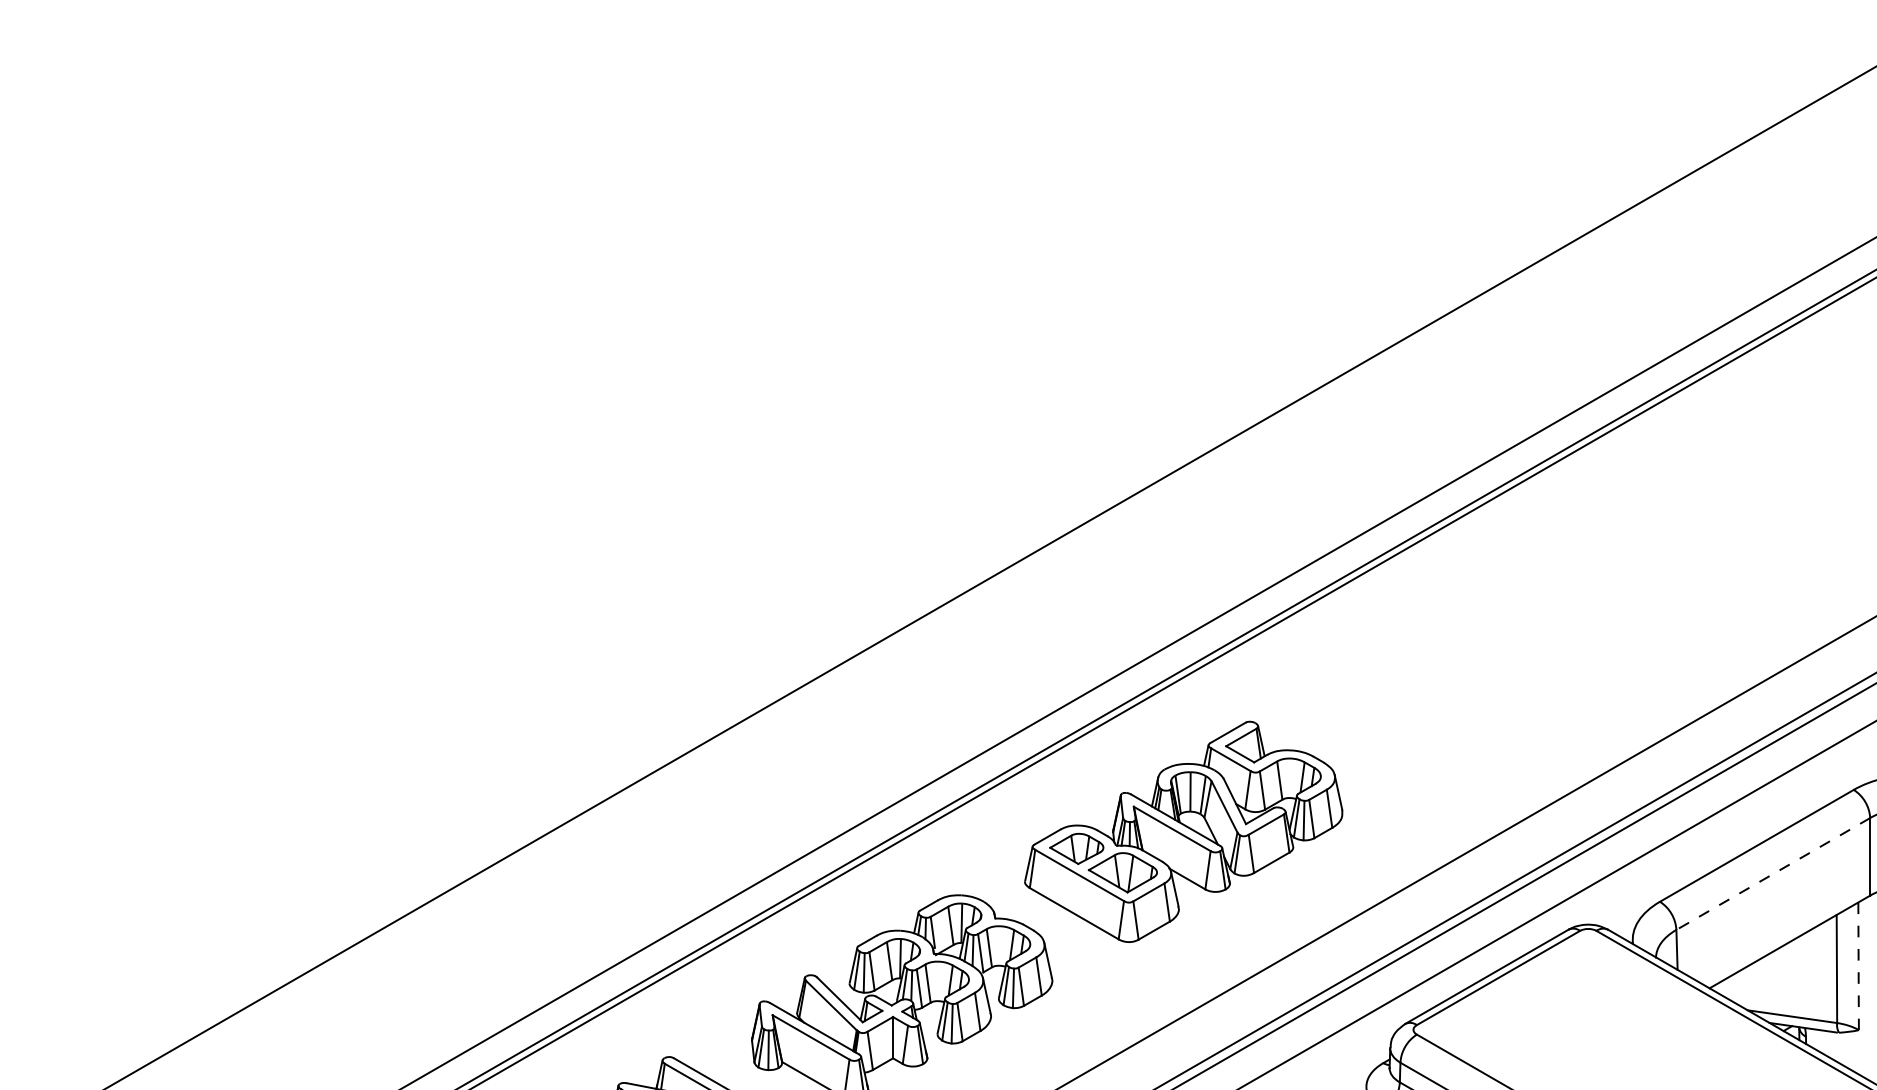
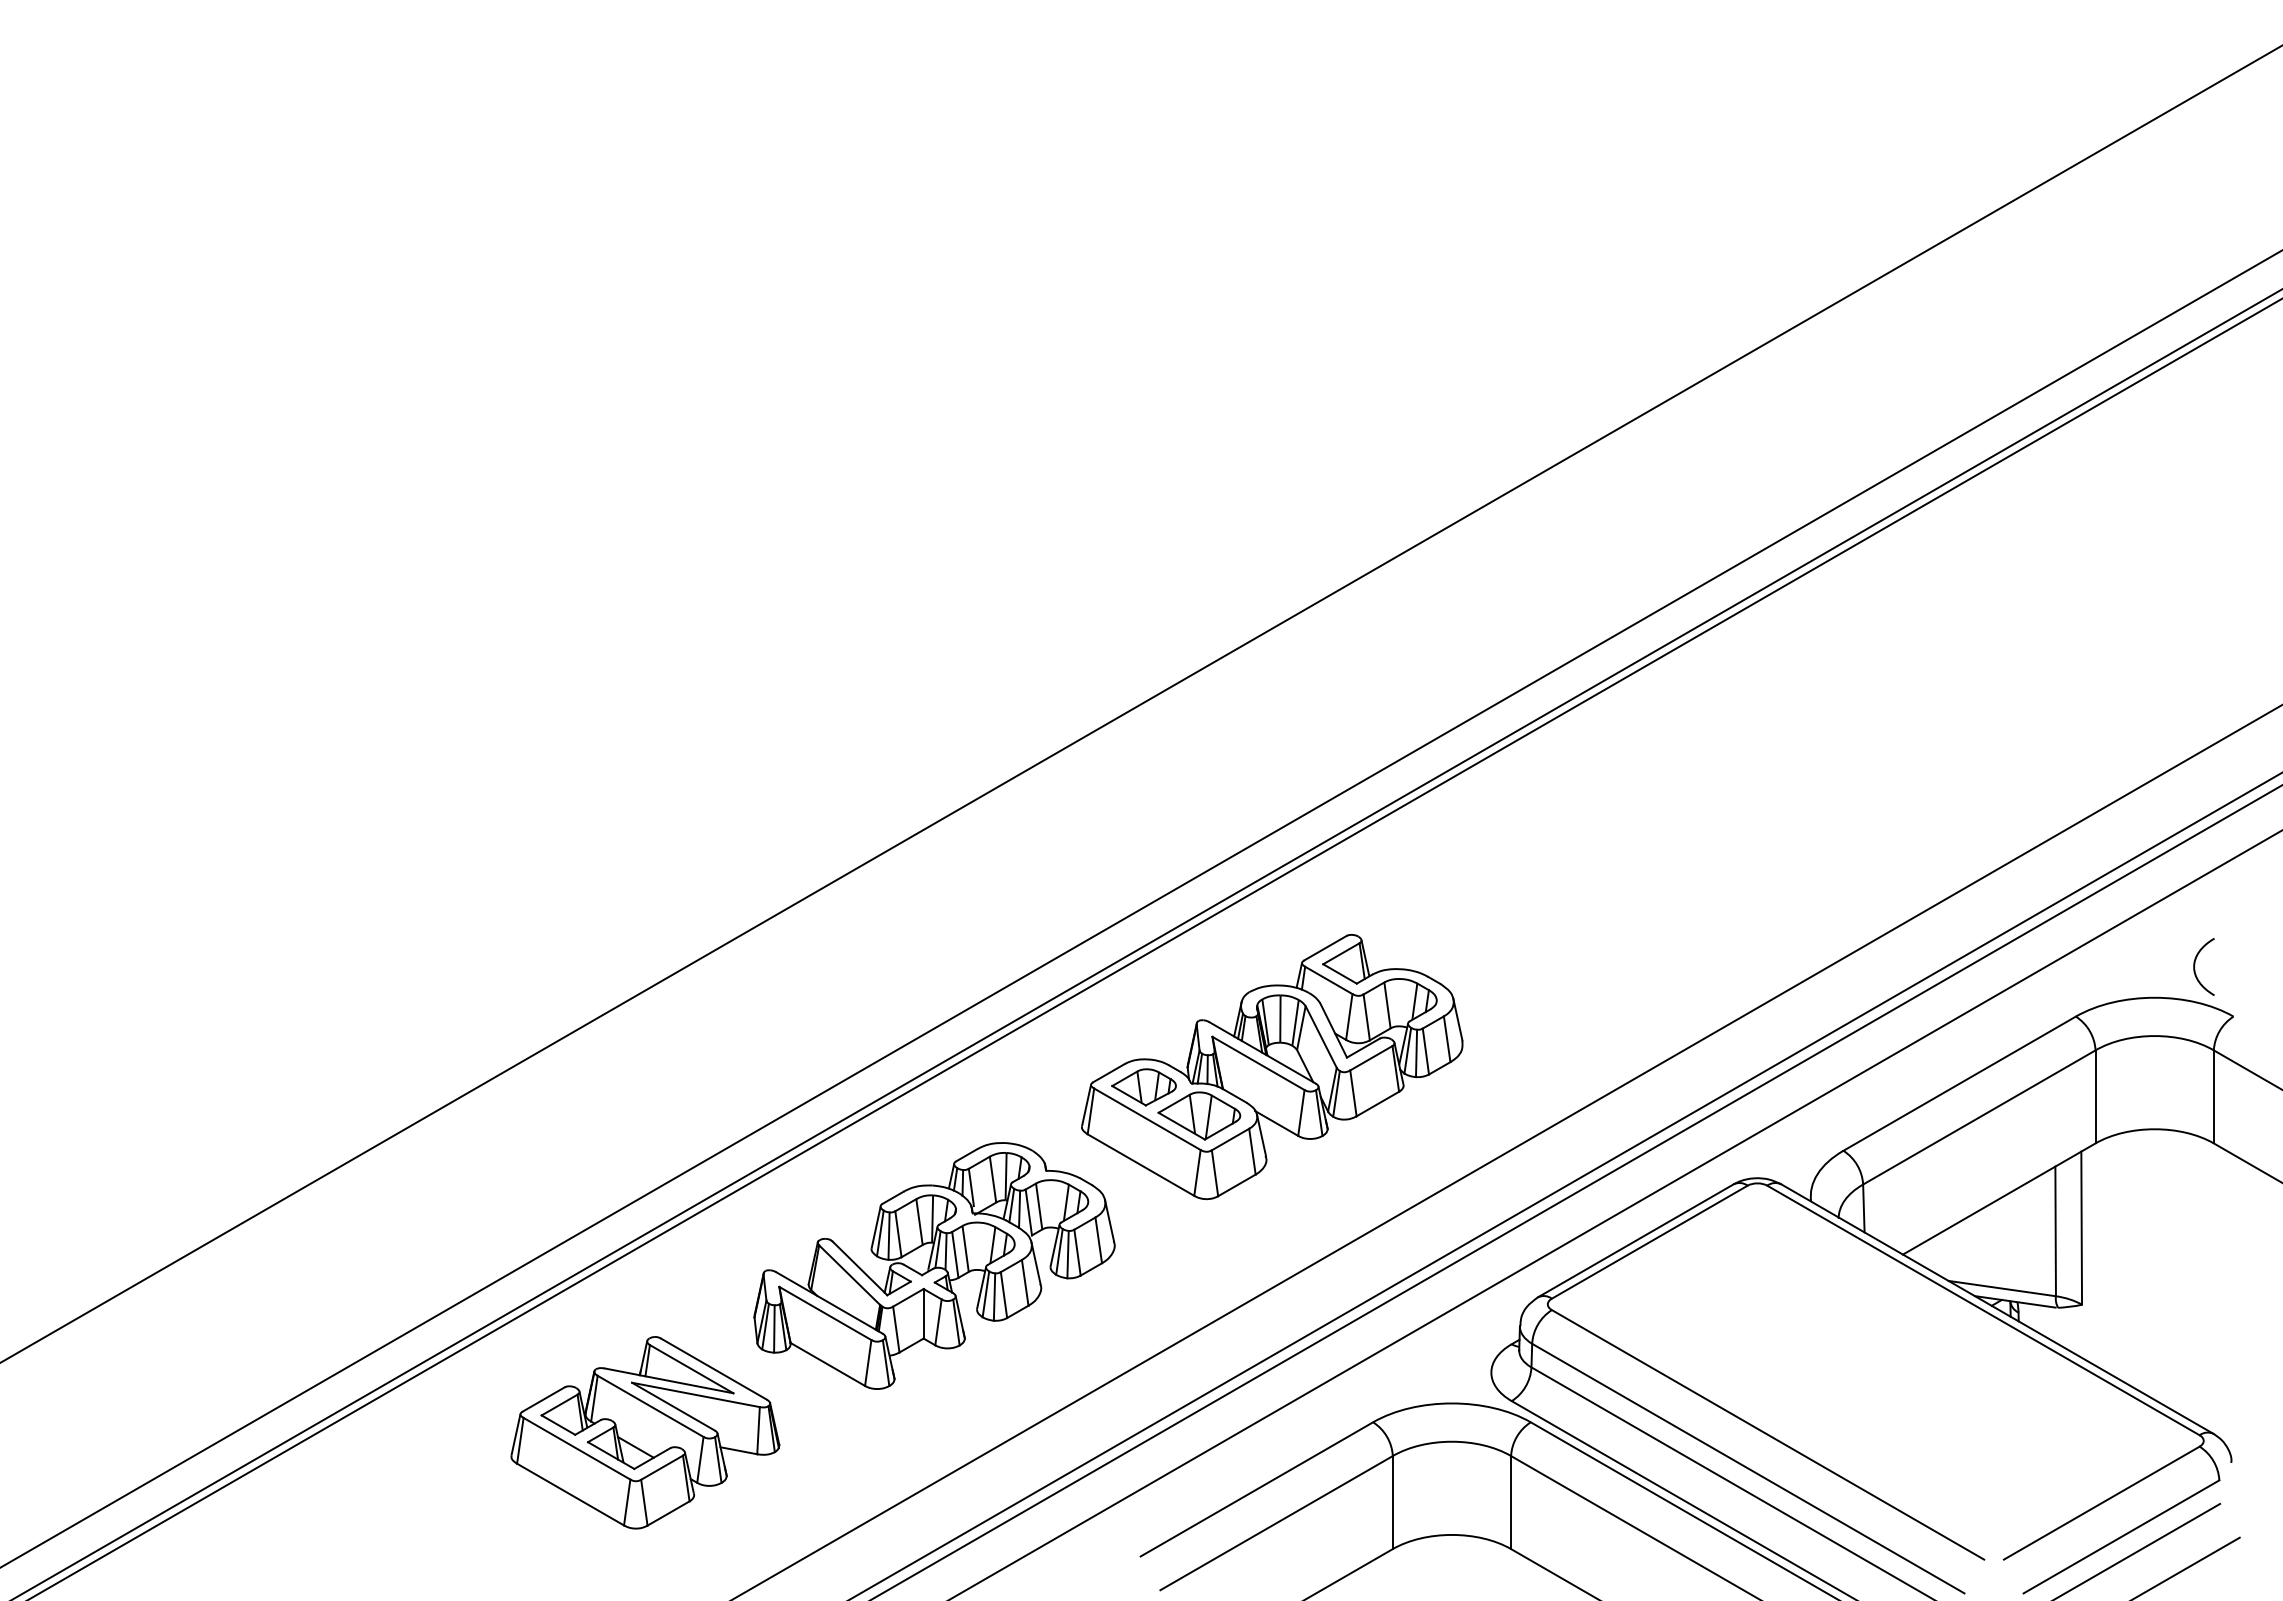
line: (1772, 874) -> (1978, 1117), dashed -> solid
line: (1858, 966) -> (2081, 1228), dashed -> solid

